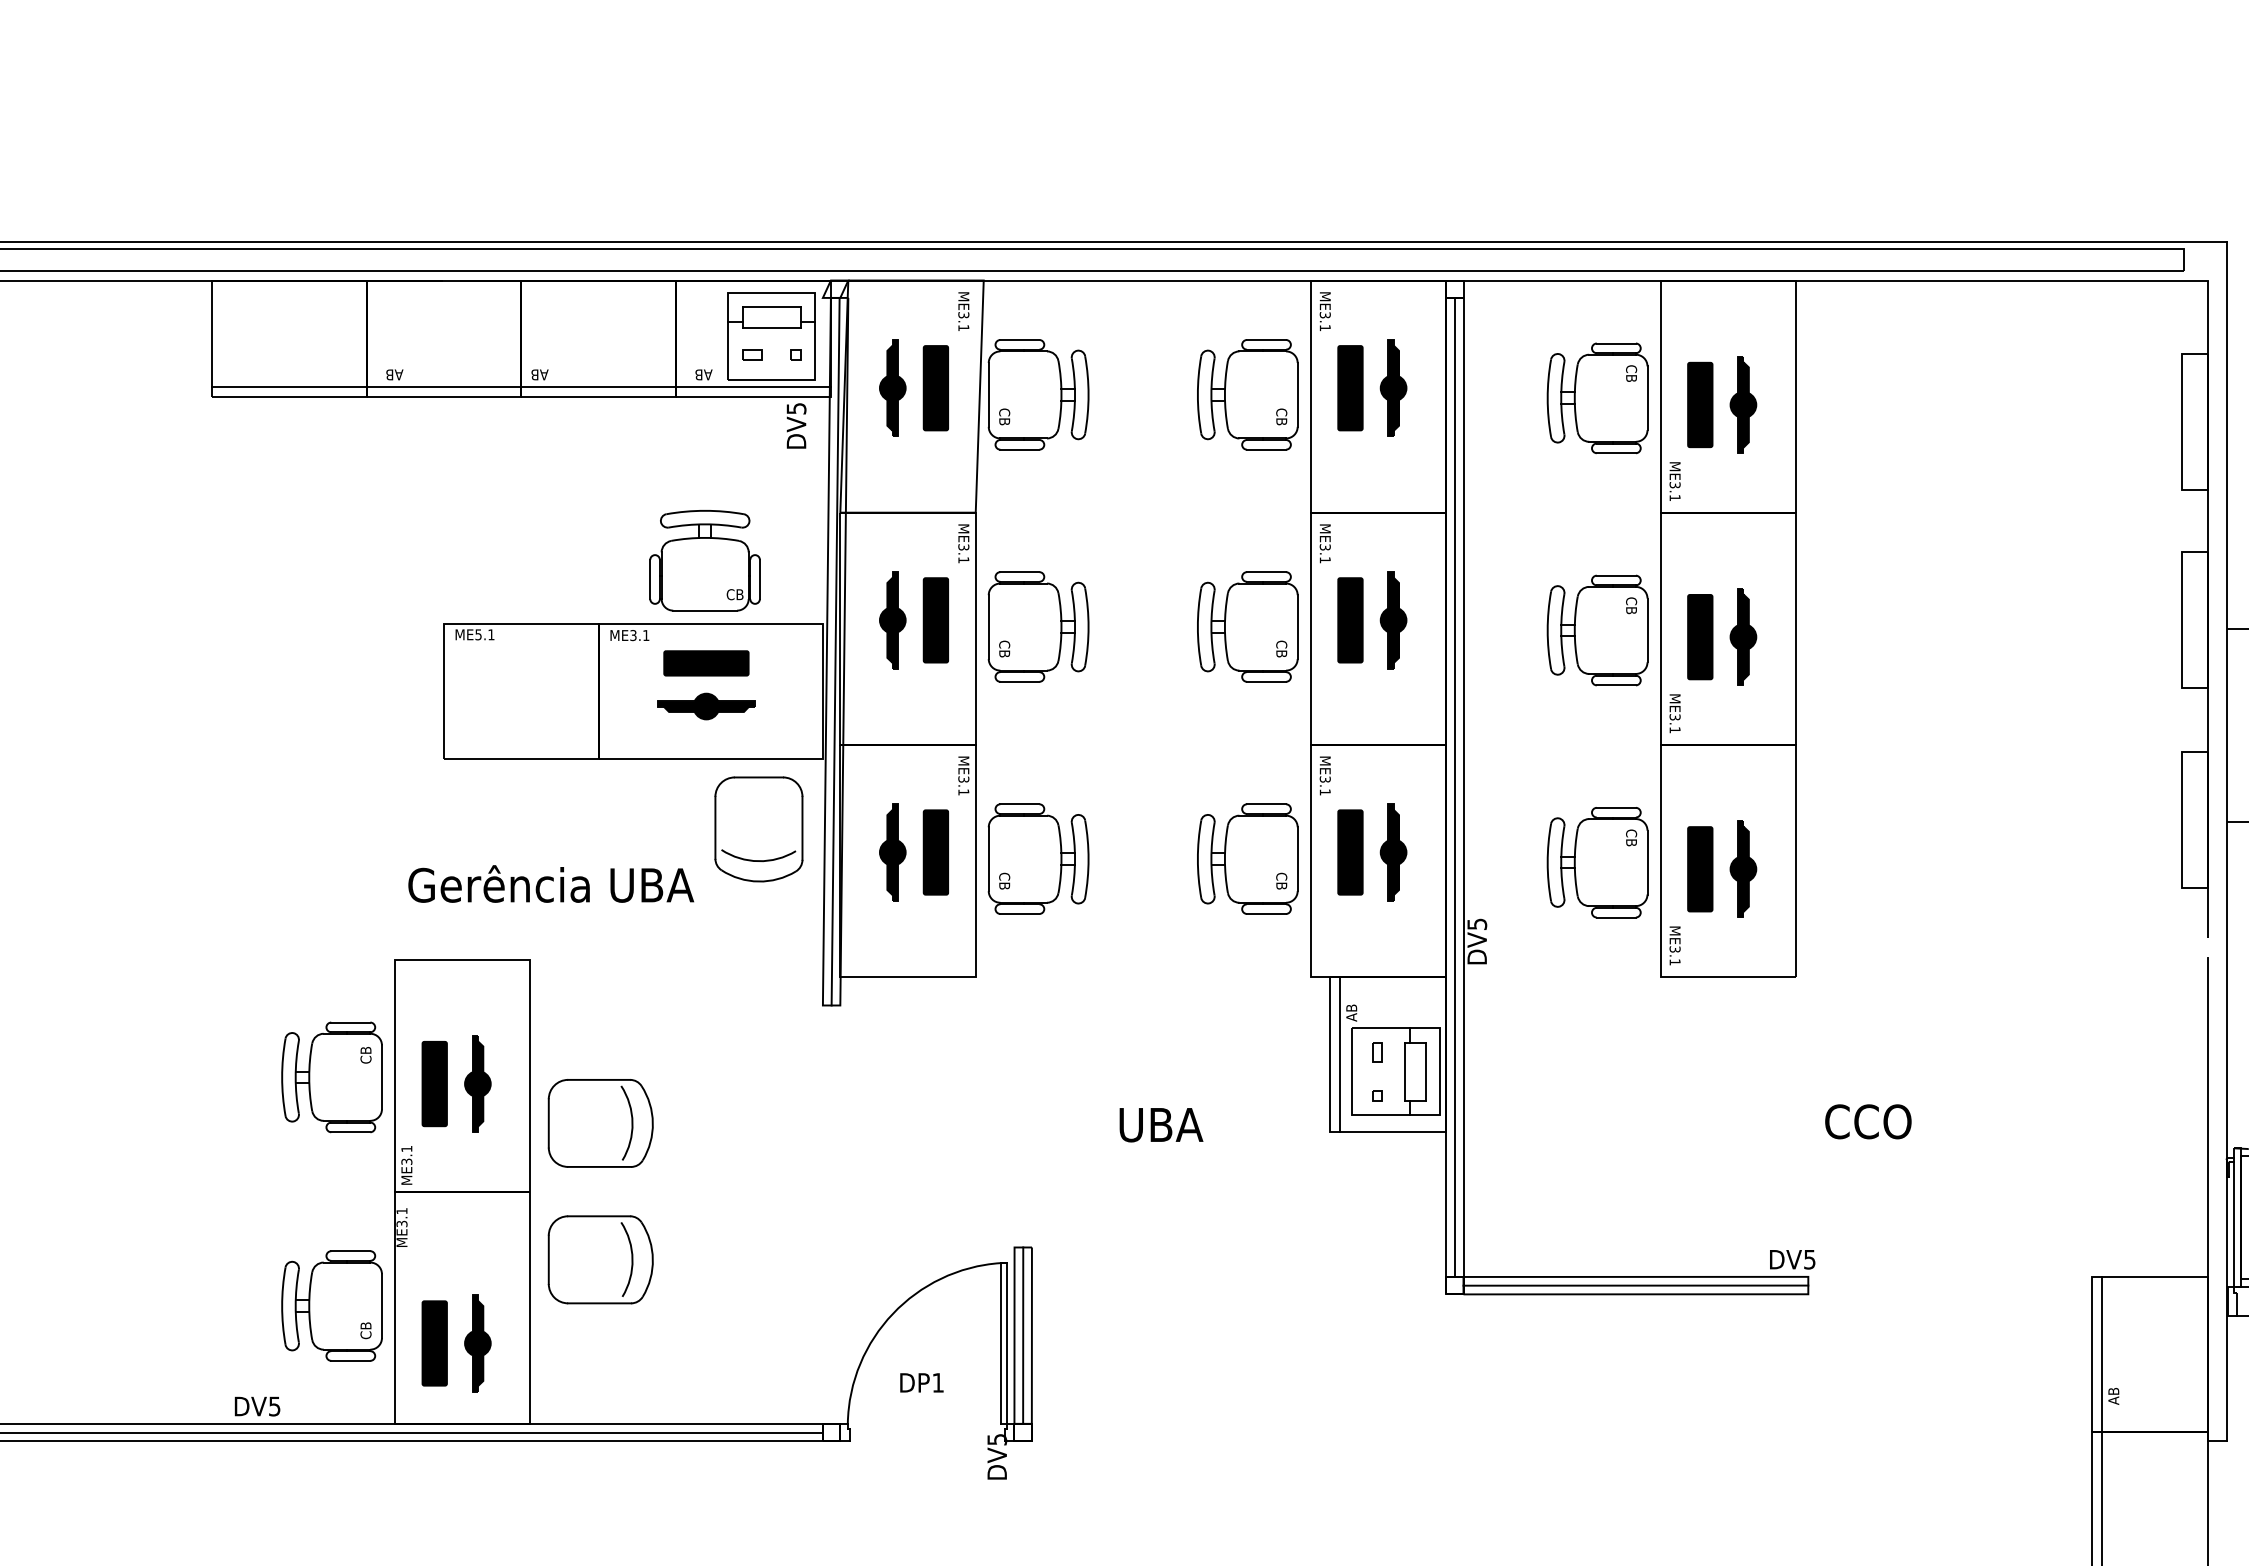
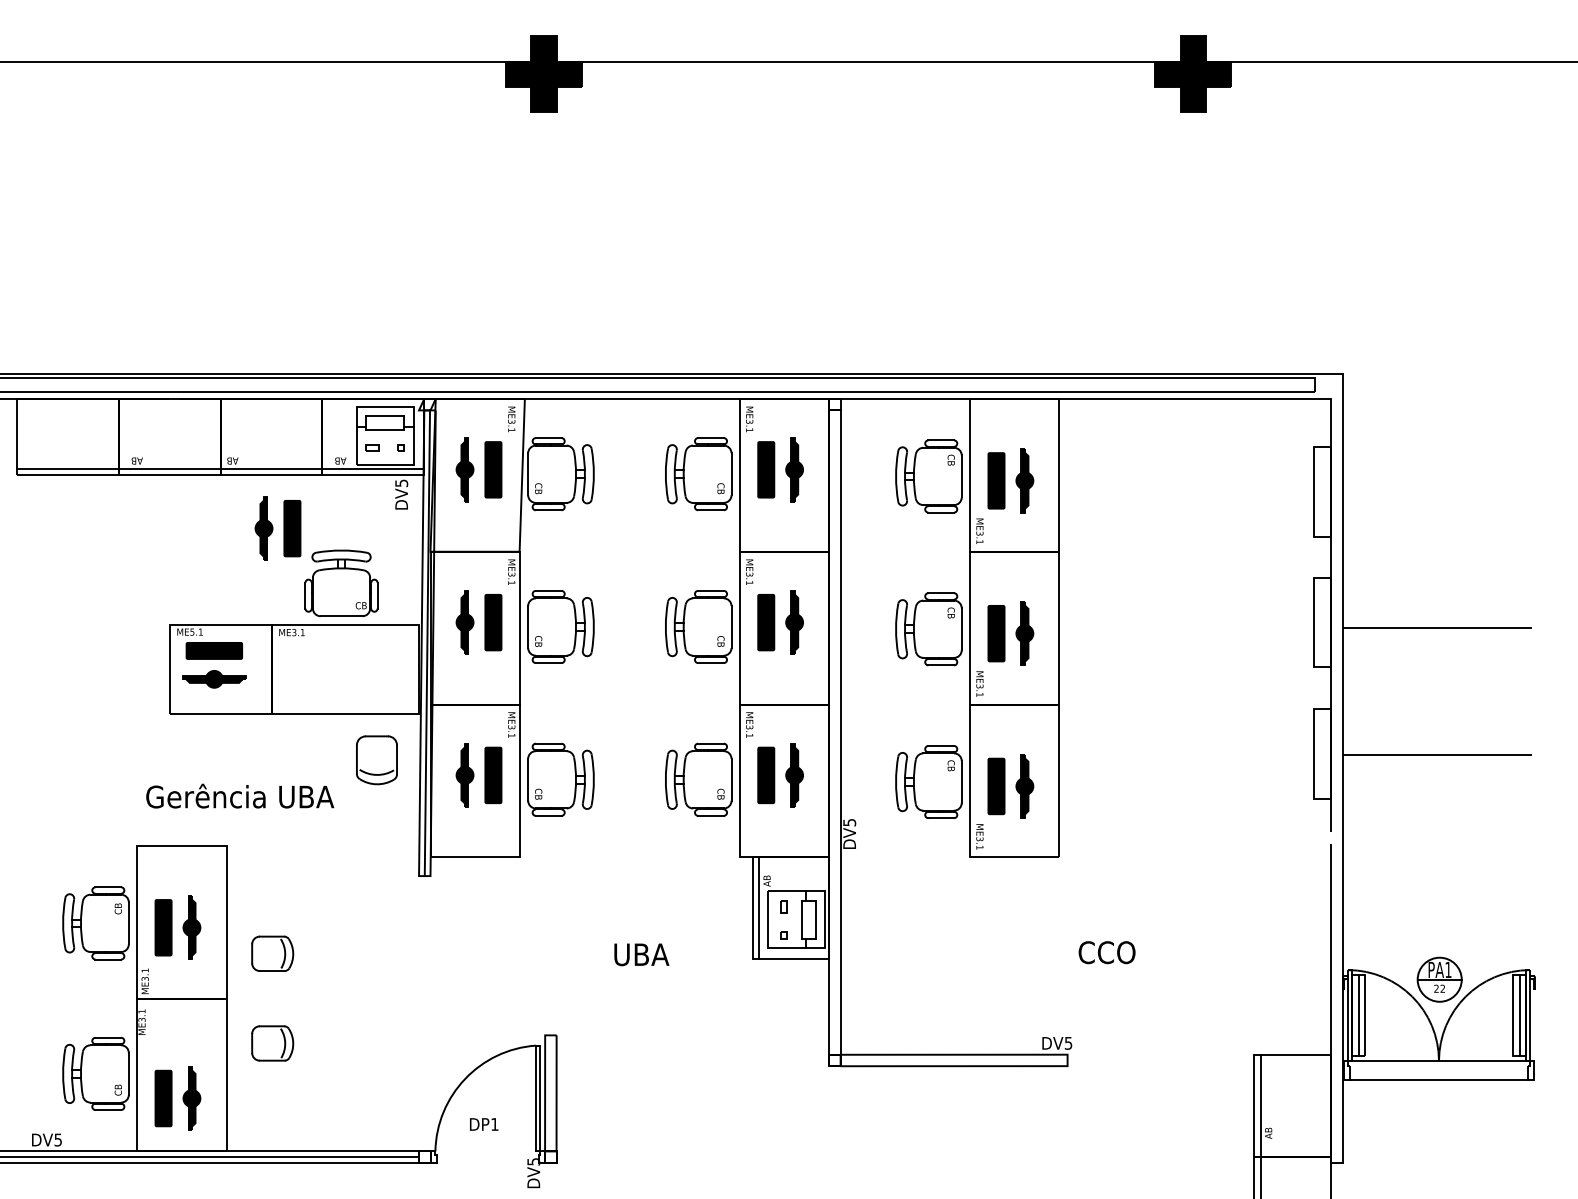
part: (607, 477) -> (277, 528), added
part: (706, 685) -> (214, 665), moved
line: (1454, 787) -> (834, 732), removed
part: (758, 829) -> (376, 760), size x0.7
part: (600, 1123) -> (272, 953), size x0.6
part: (600, 1259) -> (272, 1043), size x0.6
line: (1634, 1285) -> (953, 1060), removed
line: (1022, 1335) -> (550, 1093), removed

